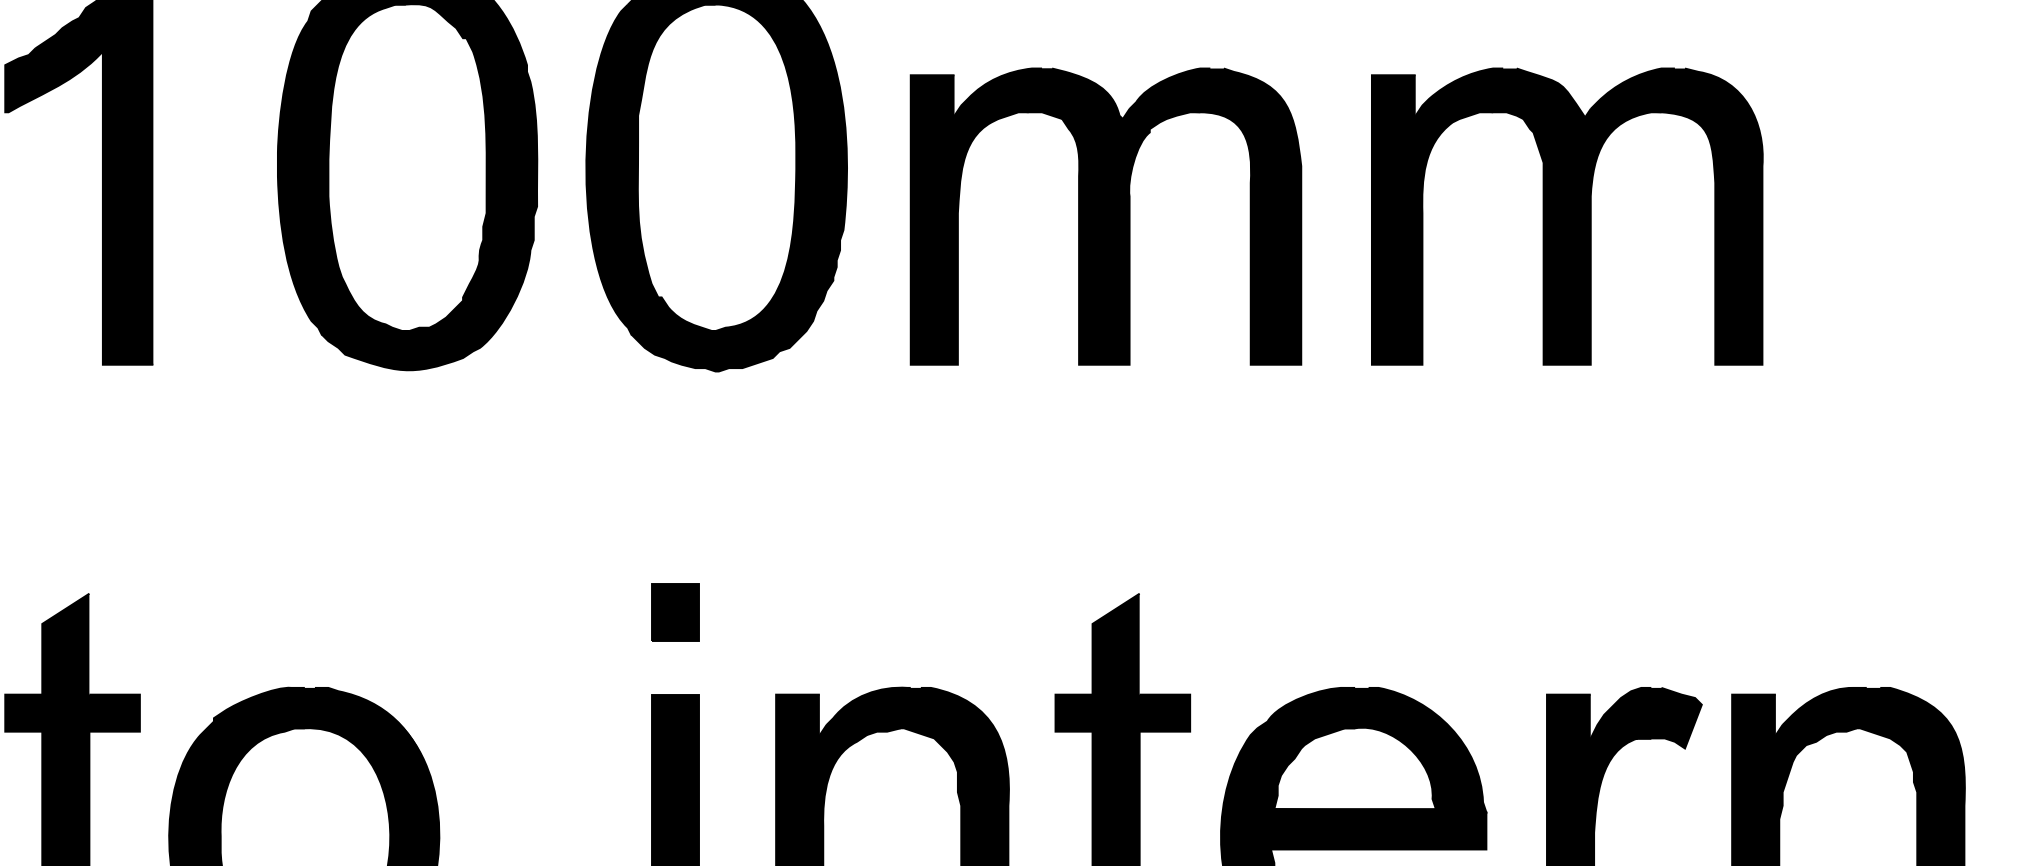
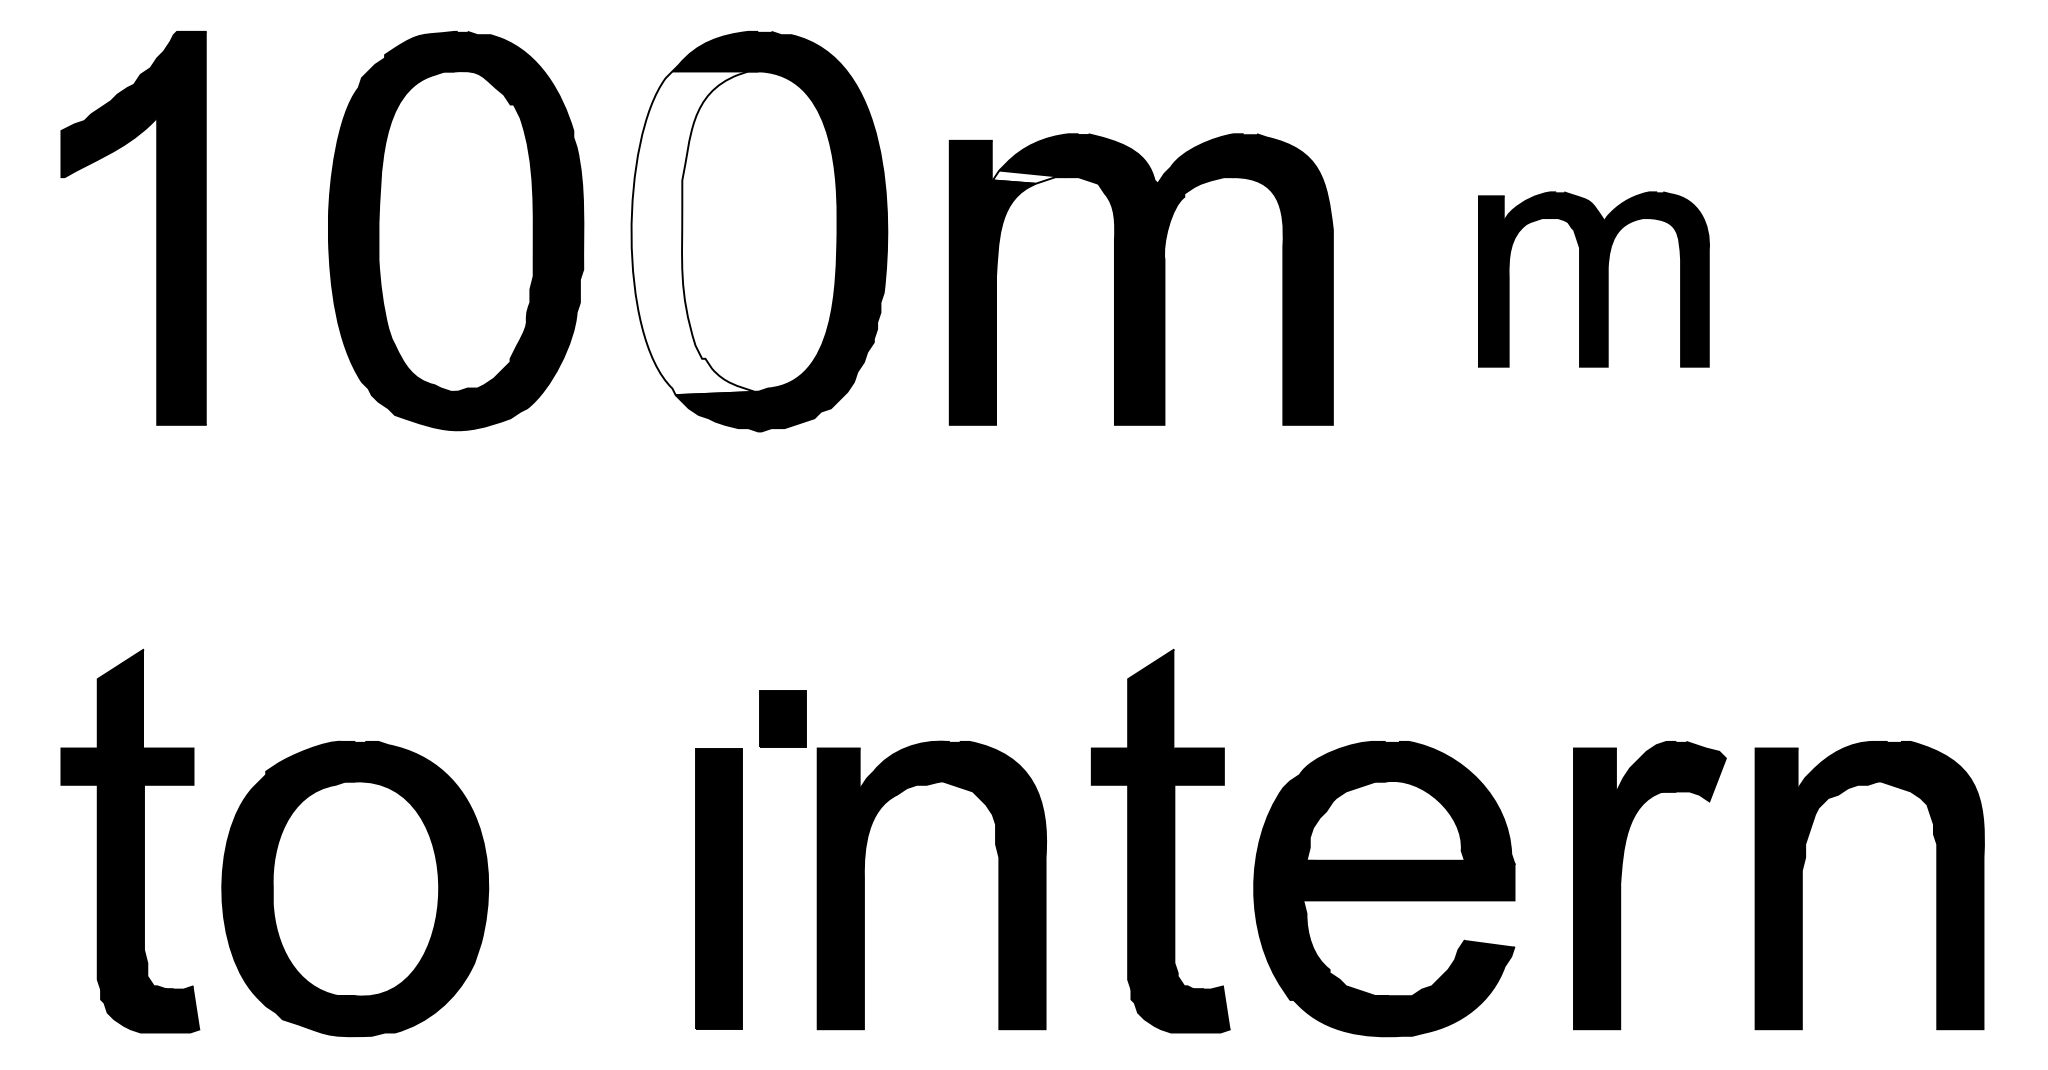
fill: (990, 111) -> (1028, 176), removed
fill: (650, 169) -> (694, 233), removed
part: (1566, 216) -> (1593, 279), size x0.6
part: (675, 612) -> (782, 718), moved

